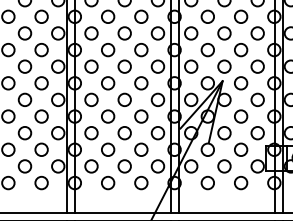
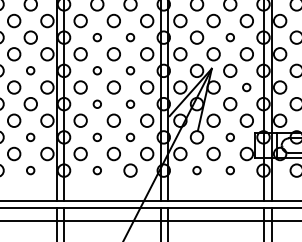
circle: (108, 49) -> (97, 37), size x0.6
circle: (141, 49) -> (130, 37), size x0.6
circle: (241, 49) -> (230, 37), size x0.6
circle: (41, 82) -> (30, 70), size x0.6
circle: (108, 82) -> (97, 70), size x0.6
circle: (141, 82) -> (130, 70), size x0.6
circle: (257, 99) -> (246, 87), size x0.6
circle: (108, 116) -> (97, 104), size x0.6
circle: (141, 116) -> (130, 104), size x0.6
circle: (41, 149) -> (30, 137), size x0.6
circle: (108, 149) -> (97, 137), size x0.6
circle: (141, 149) -> (130, 137), size x0.6
circle: (241, 149) -> (230, 137), size x0.6
circle: (41, 182) -> (30, 170), size x0.6
circle: (108, 182) -> (97, 170), size x0.6
circle: (207, 182) -> (196, 170), size x0.6
circle: (241, 182) -> (230, 170), size x0.6

